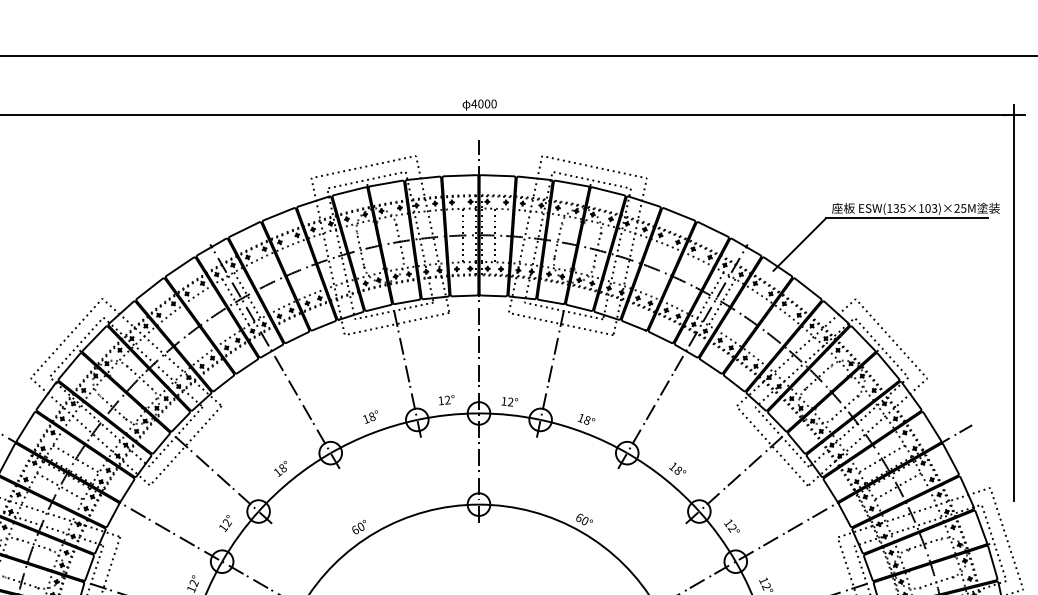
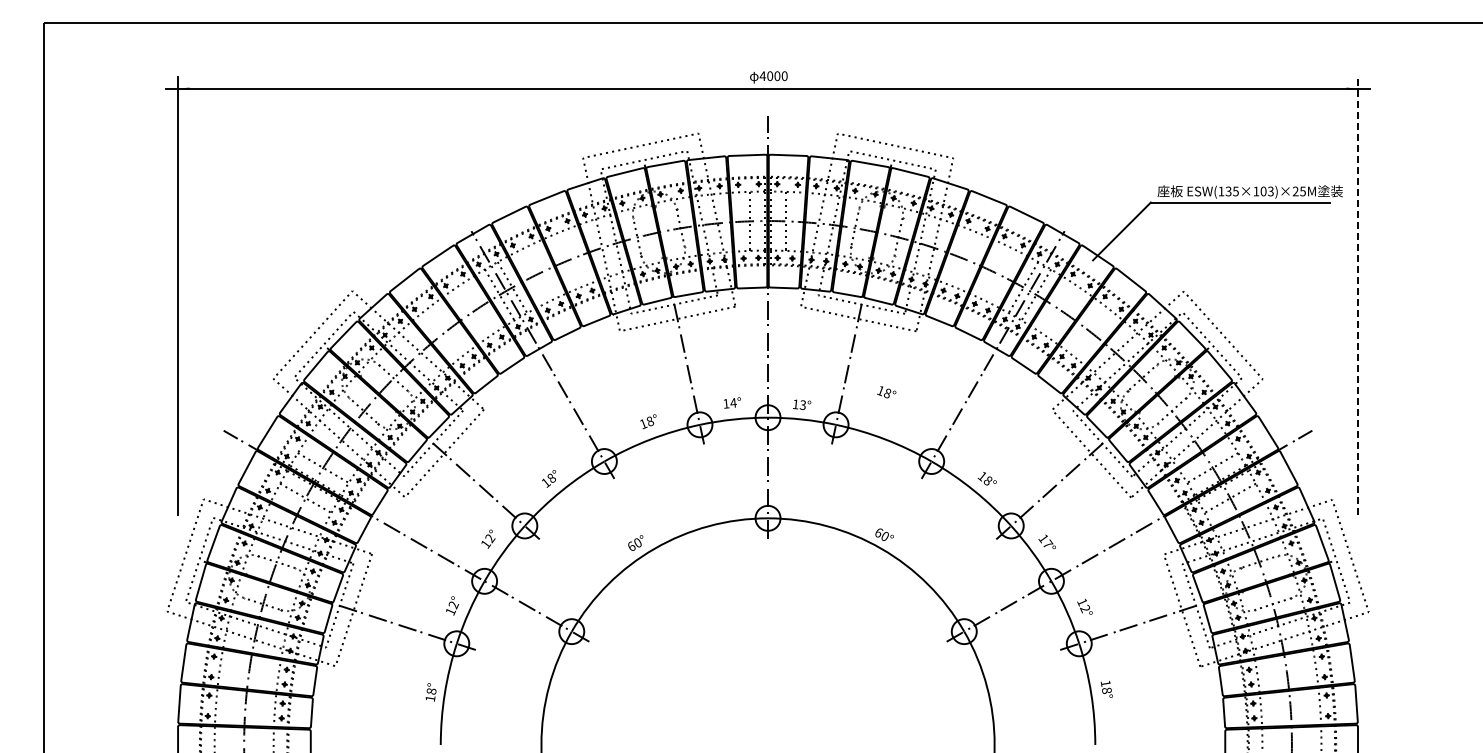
line: (1014, 302) -> (1358, 295), solid -> dashed
text: (447, 399) -> (733, 402), 12° -> 14°
text: (510, 402) -> (802, 405), 12° -> 13°
text: (586, 419) -> (886, 392), moved
text: (732, 528) -> (1047, 544), 12° -> 17°

